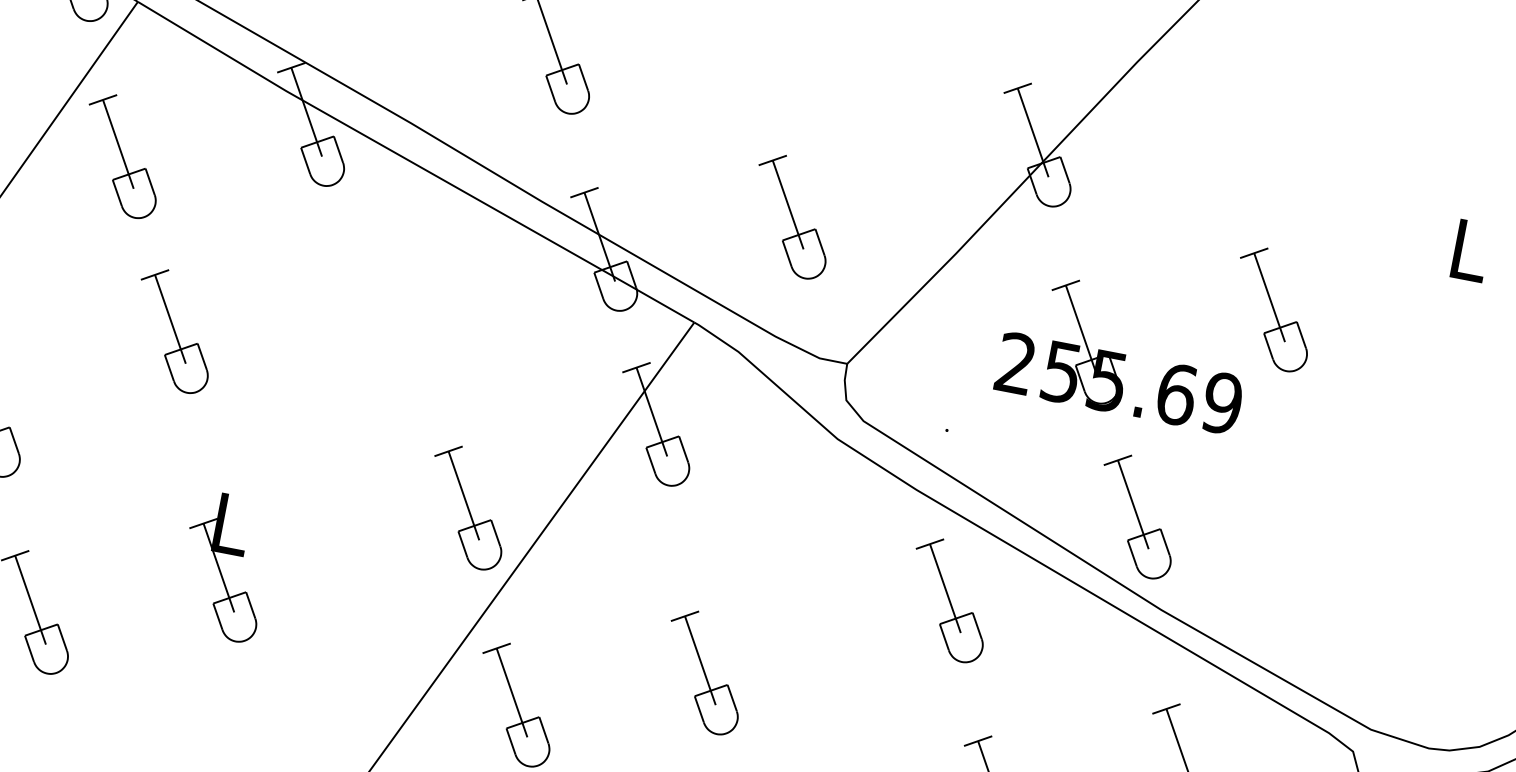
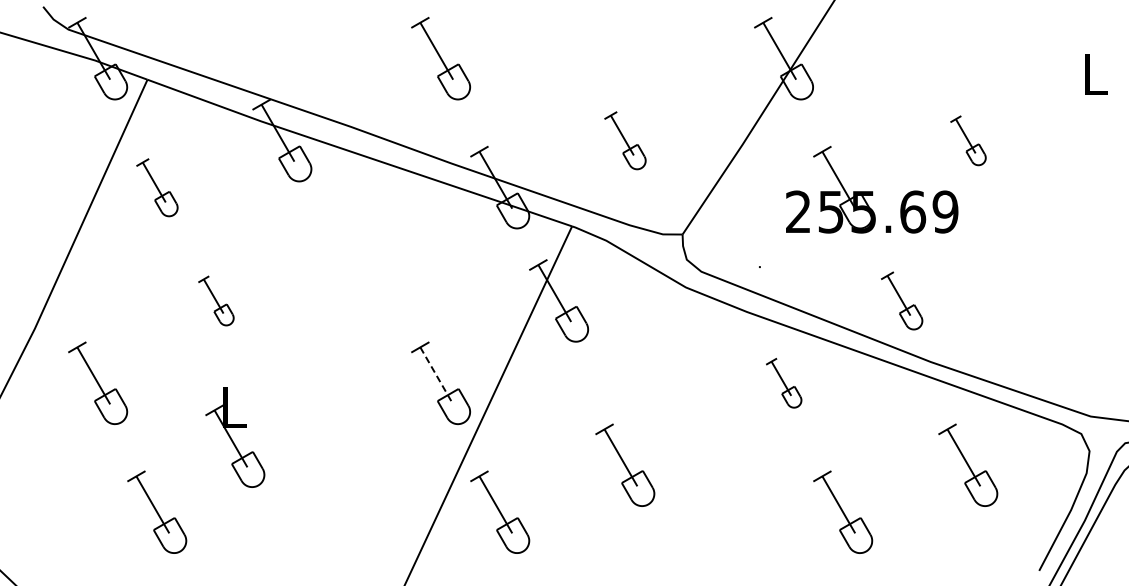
part: (122, 155) -> (157, 187), size x0.7
part: (792, 216) -> (625, 140), size x0.7
part: (1274, 309) -> (968, 140), size x0.6
part: (175, 330) -> (216, 300), size x0.6
line: (463, 495) -> (436, 375), solid -> dashed
part: (1136, 515) -> (901, 300), size x0.7
part: (225, 567) -> (235, 437), moved
part: (948, 598) -> (783, 382), size x0.6

